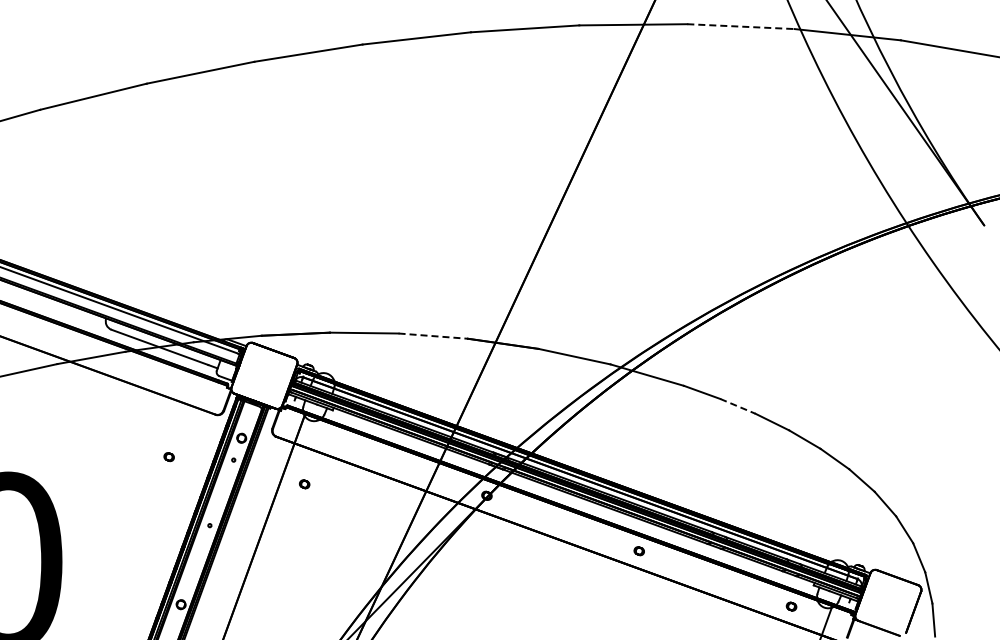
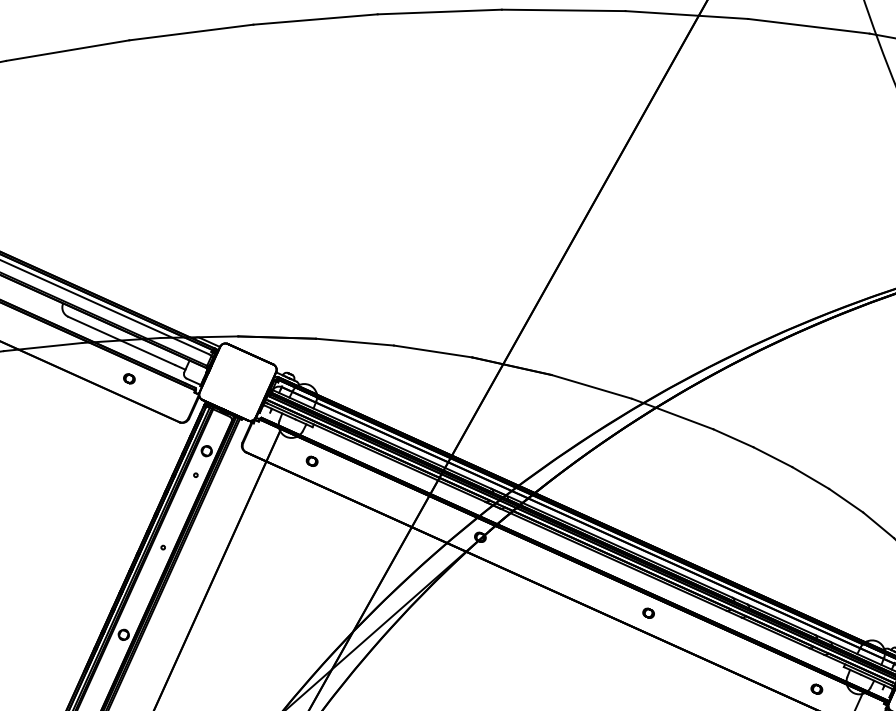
line: (740, 26) -> (808, 26), dashed -> solid
line: (433, 336) -> (433, 351), dashed -> solid
line: (738, 406) -> (773, 457), dashed -> solid
part: (168, 457) -> (128, 379), moved
part: (304, 484) -> (311, 461), moved

